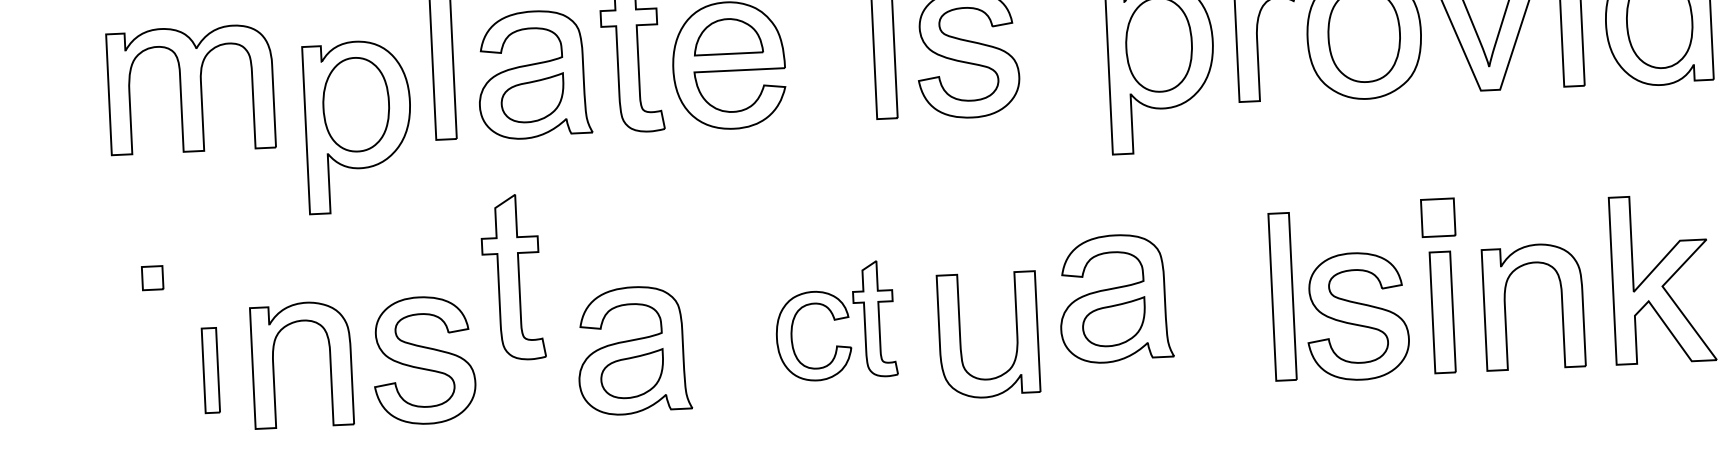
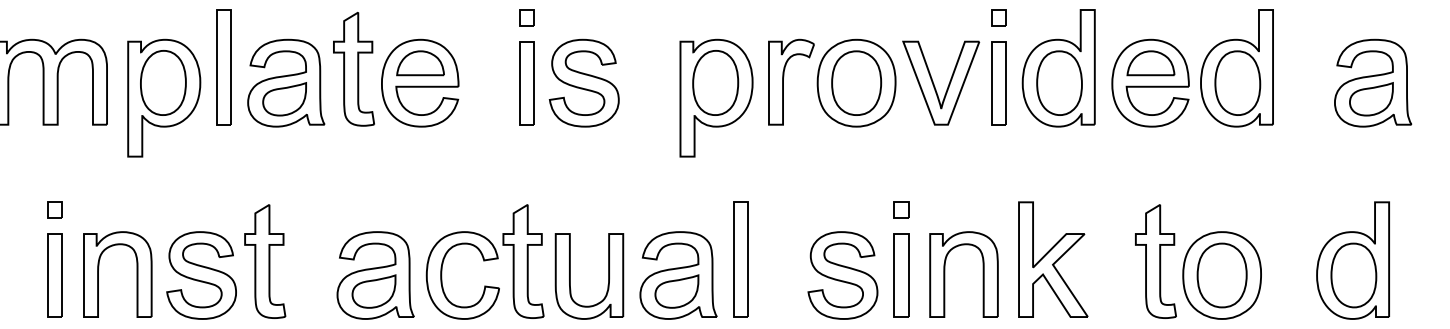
part: (358, 125) -> (164, 97), moved
part: (1438, 216) -> (901, 209), size x0.62
part: (151, 277) -> (54, 209), moved
part: (513, 277) -> (265, 261), moved
part: (1281, 296) -> (740, 259), moved
part: (1115, 298) -> (678, 275), moved
part: (834, 320) -> (484, 261), size x1.43
part: (633, 350) -> (375, 275), moved
part: (209, 370) -> (54, 275), size x1.43

